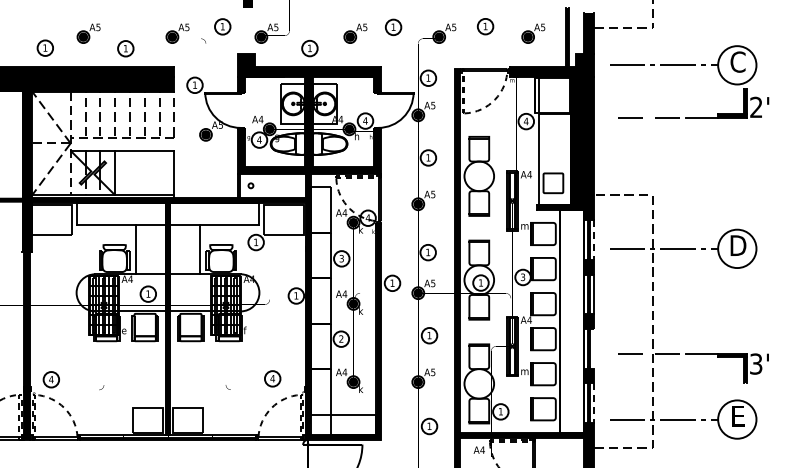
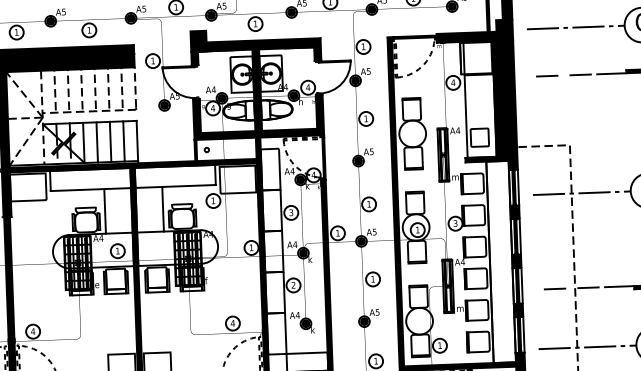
line: (129, 172) -> (96, 141), added
line: (144, 172) -> (110, 141), added
line: (159, 172) -> (123, 140), added
line: (594, 240) -> (518, 187), dashed -> solid
line: (594, 348) -> (522, 285), added
line: (594, 403) -> (524, 335), dashed -> solid

